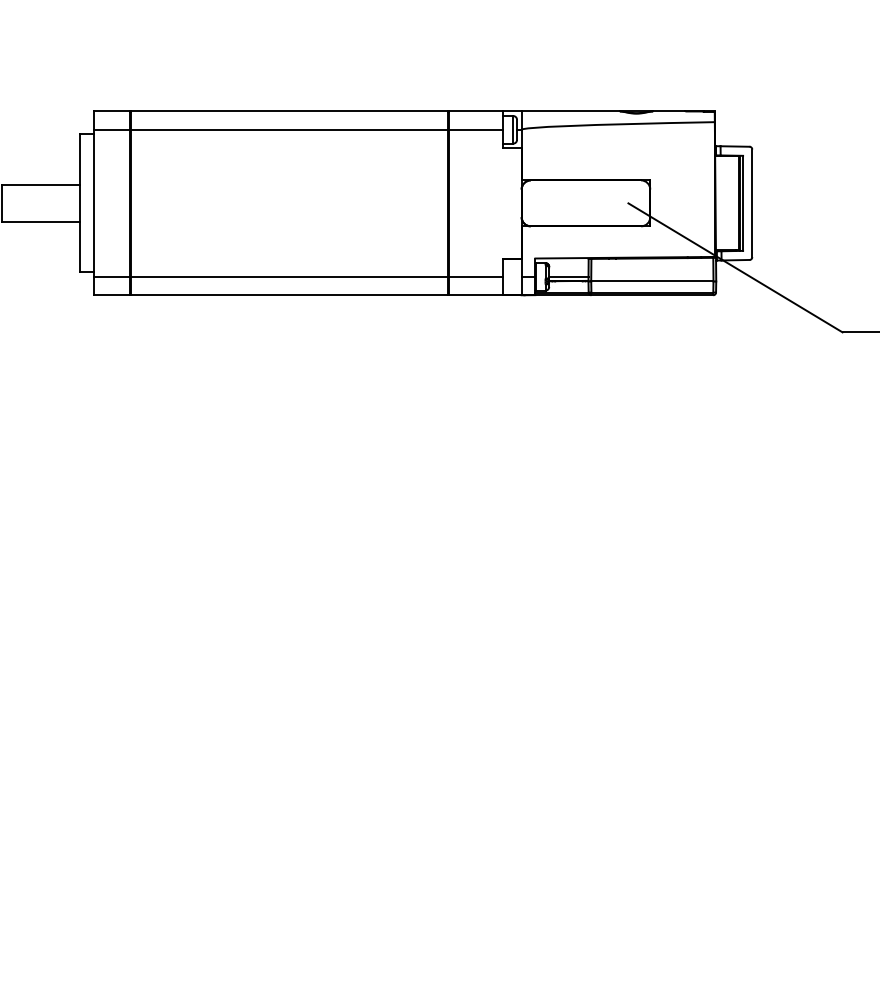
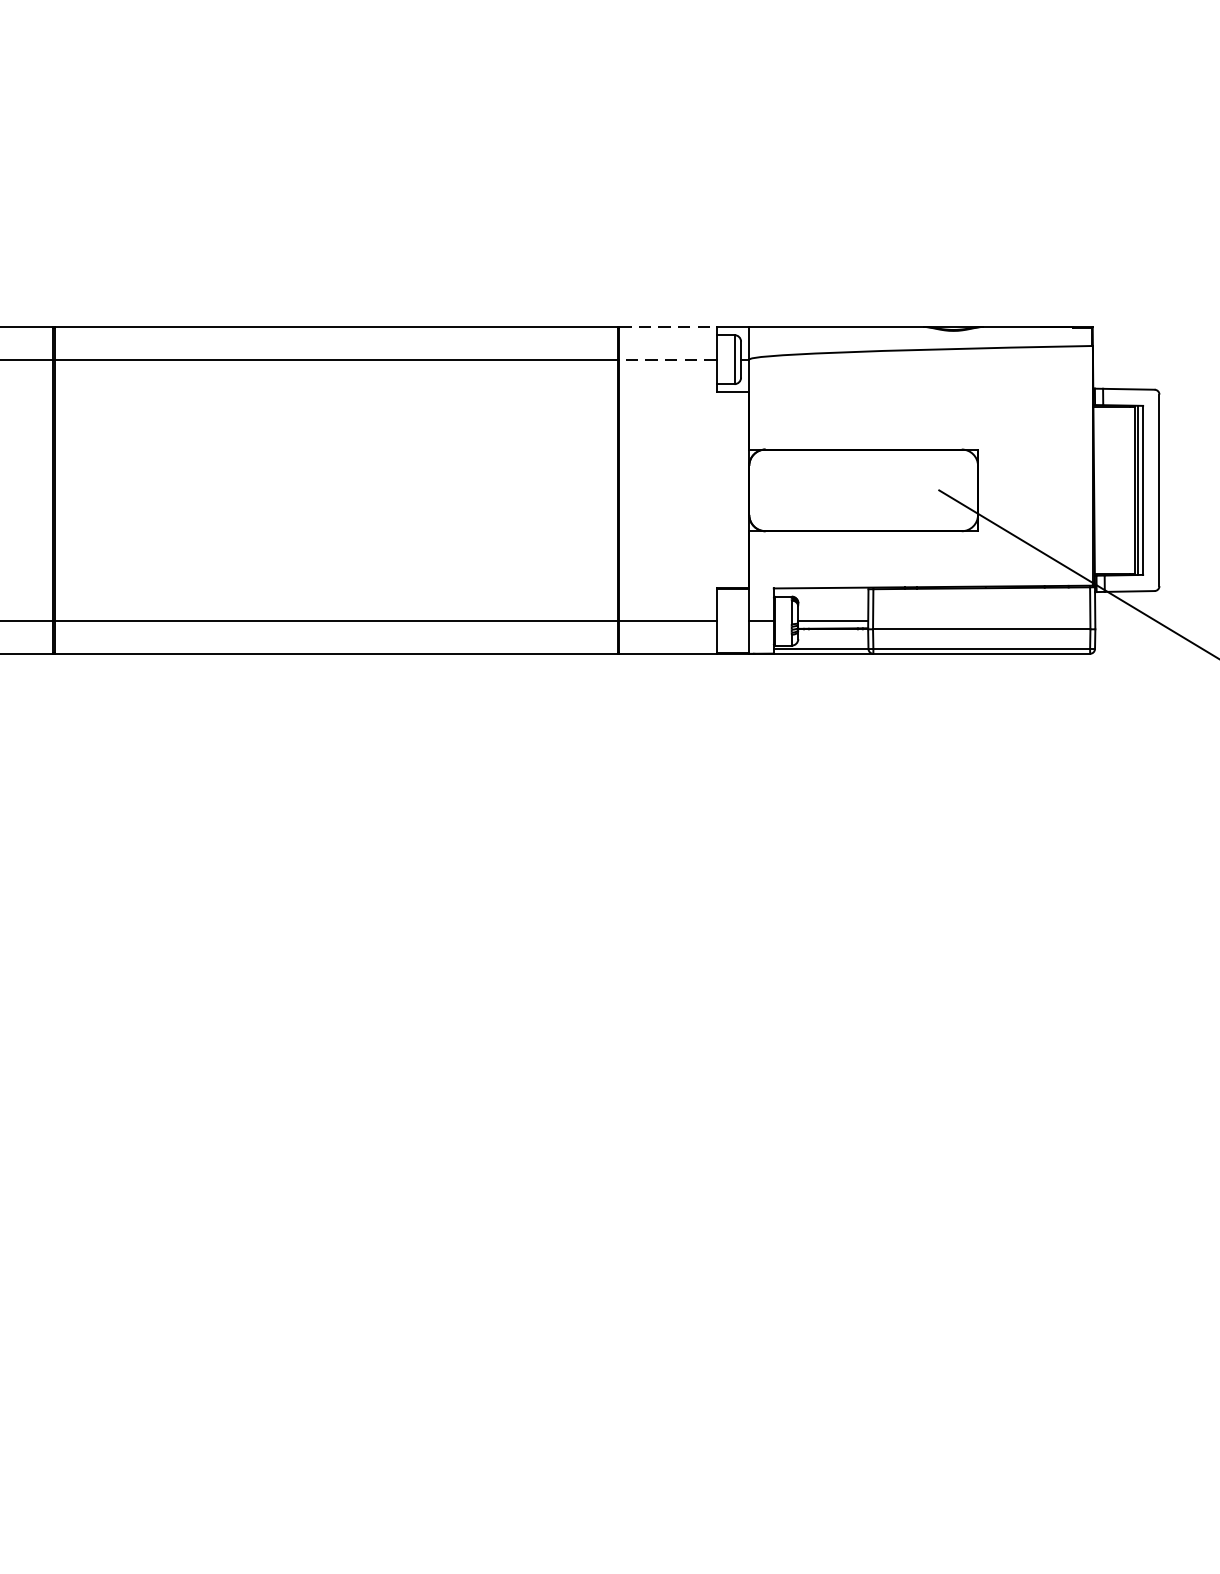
line: (476, 111) -> (669, 327), solid -> dashed
line: (475, 129) -> (667, 359), solid -> dashed

